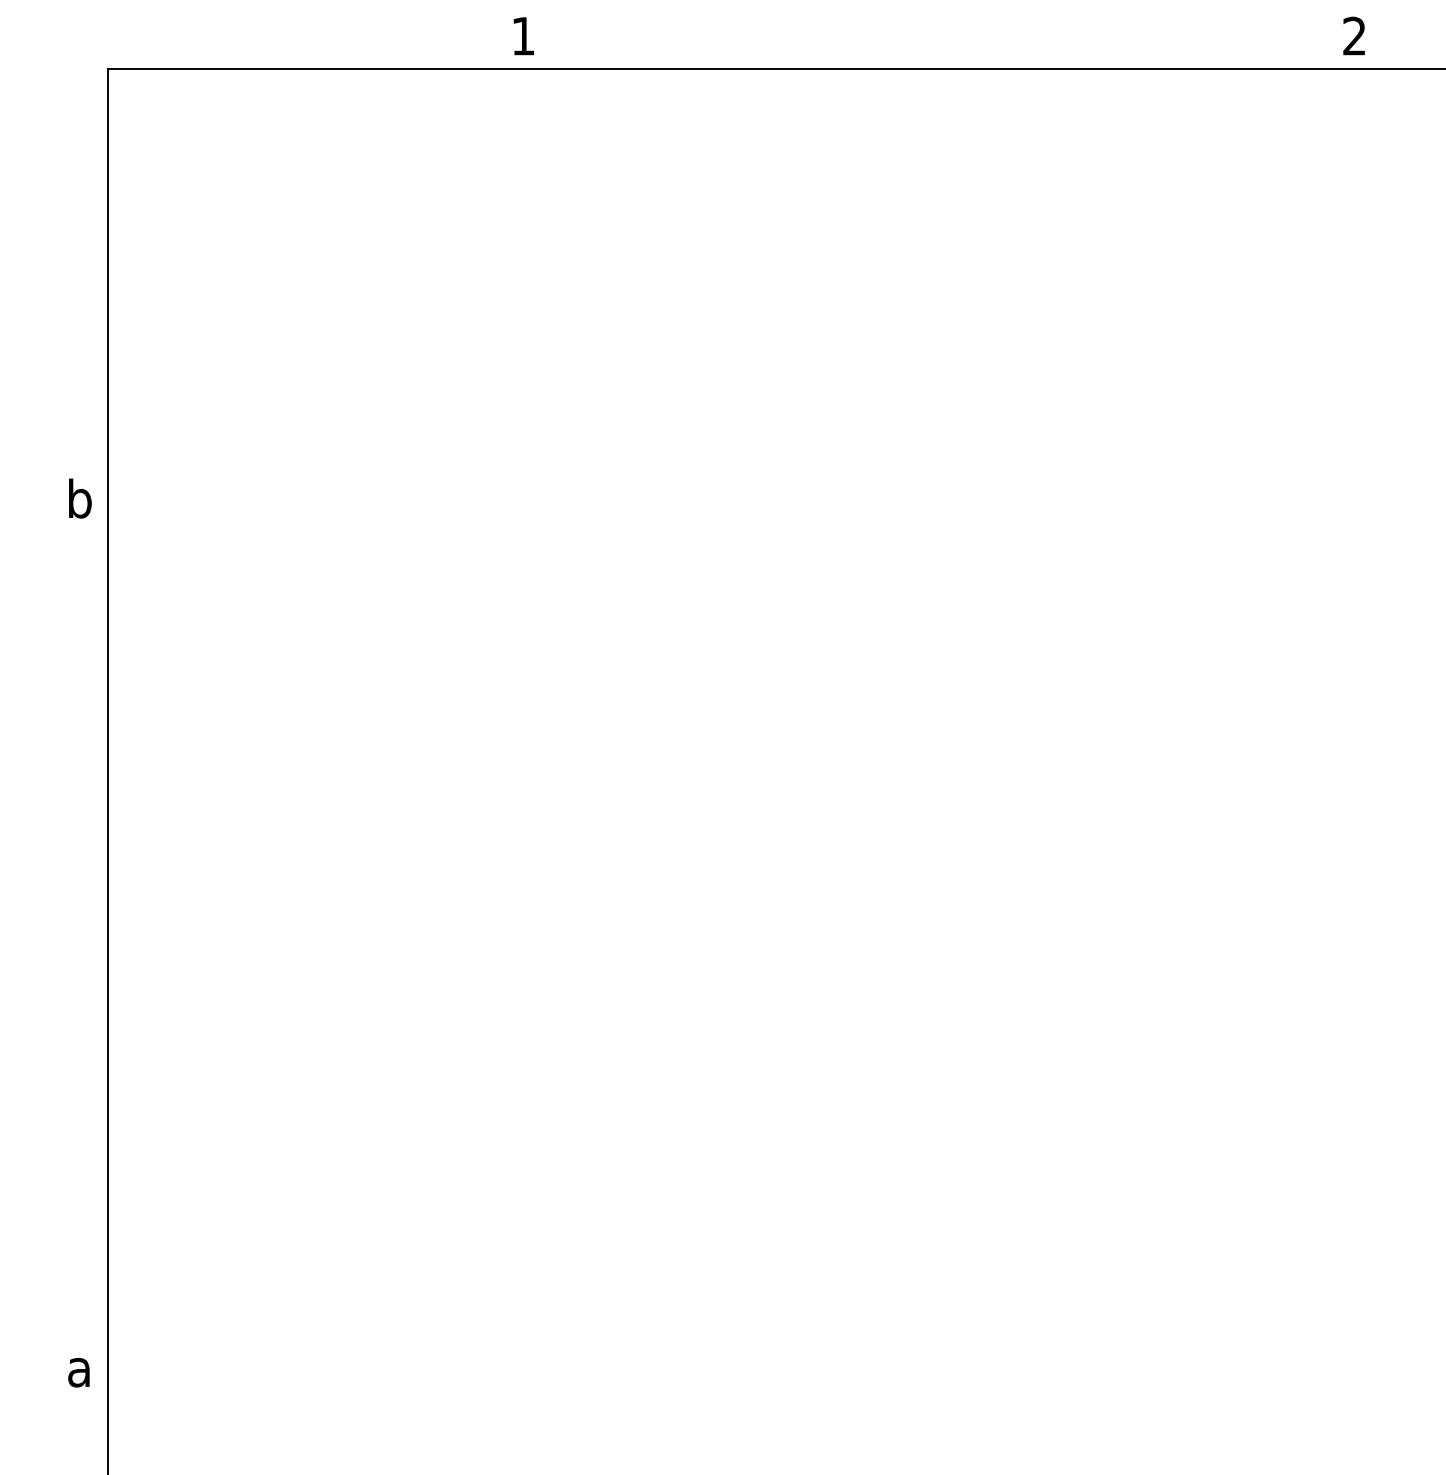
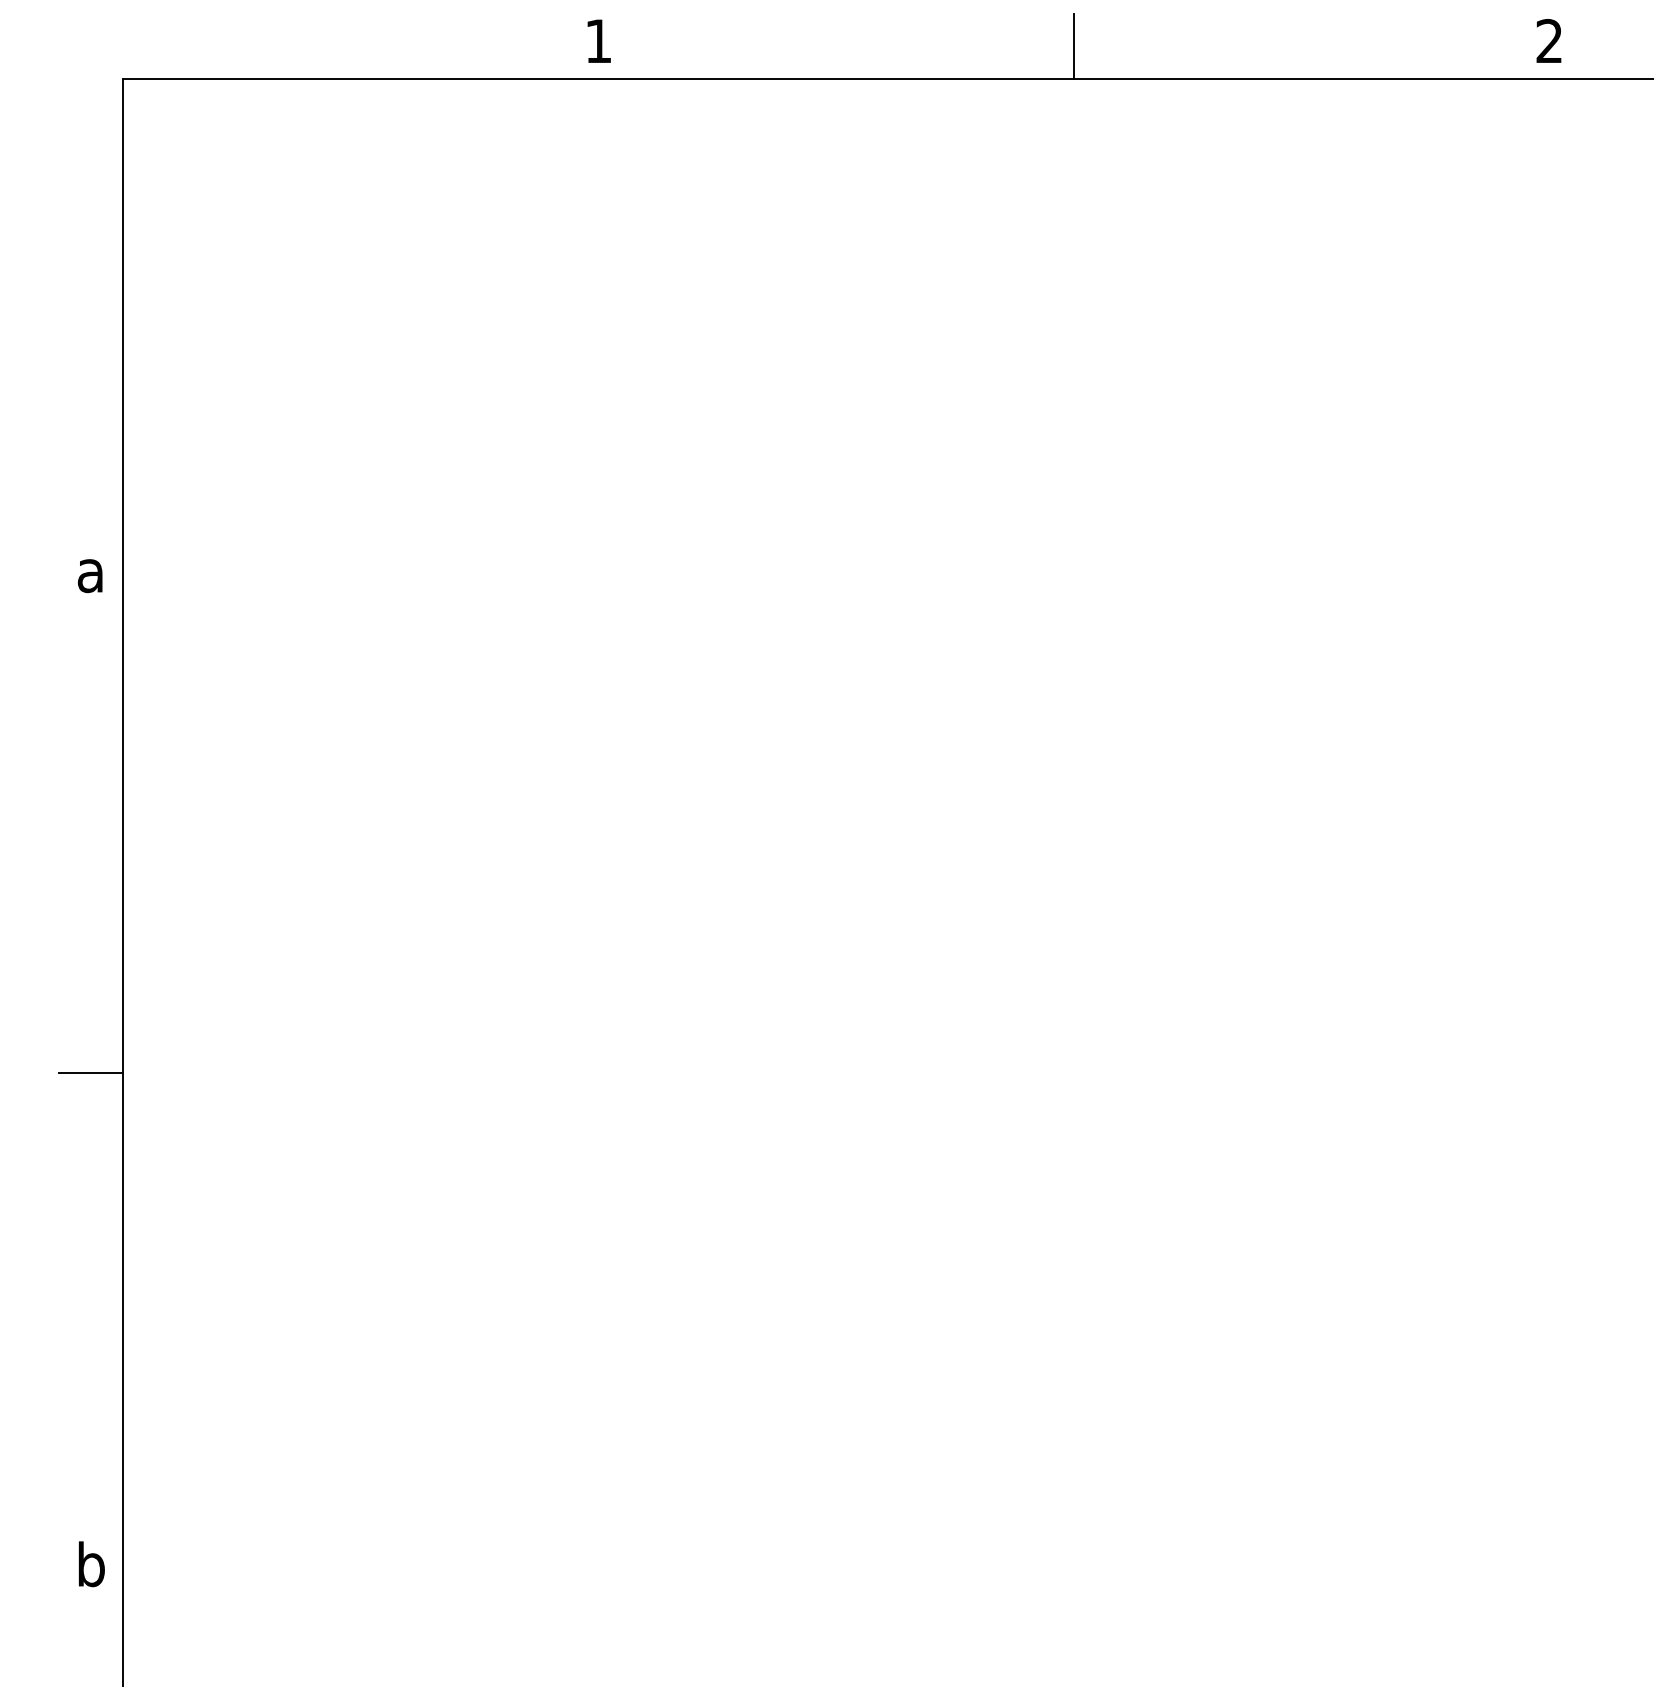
line: (939, 40) -> (1074, 46), added
text: (79, 498) -> (90, 570), b -> a
line: (79, 938) -> (90, 1073), added
text: (79, 1367) -> (90, 1564), a -> b

